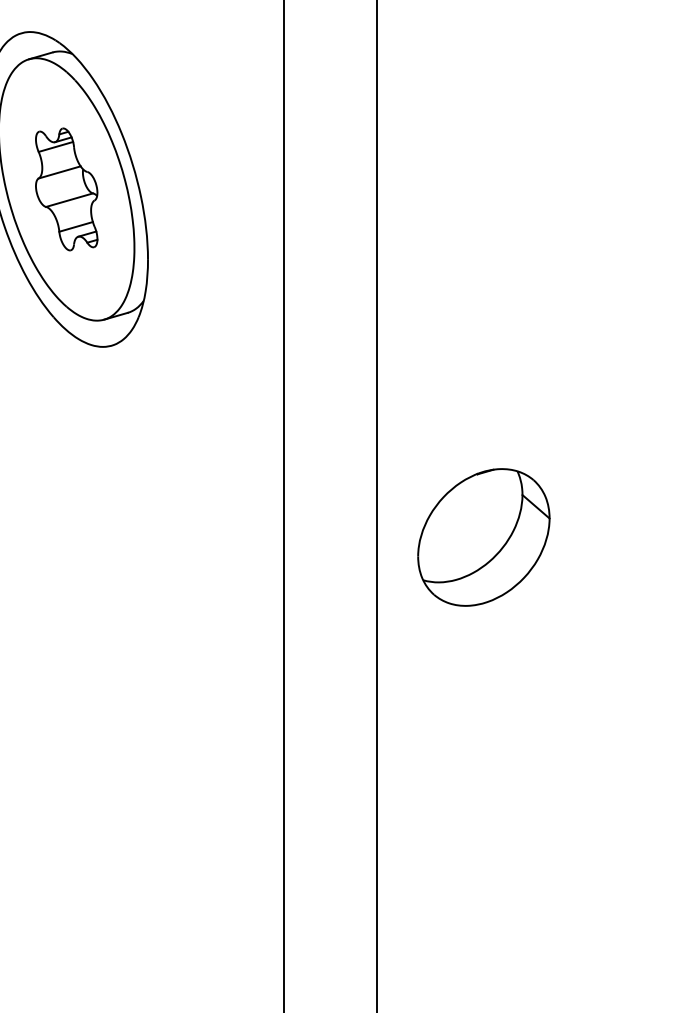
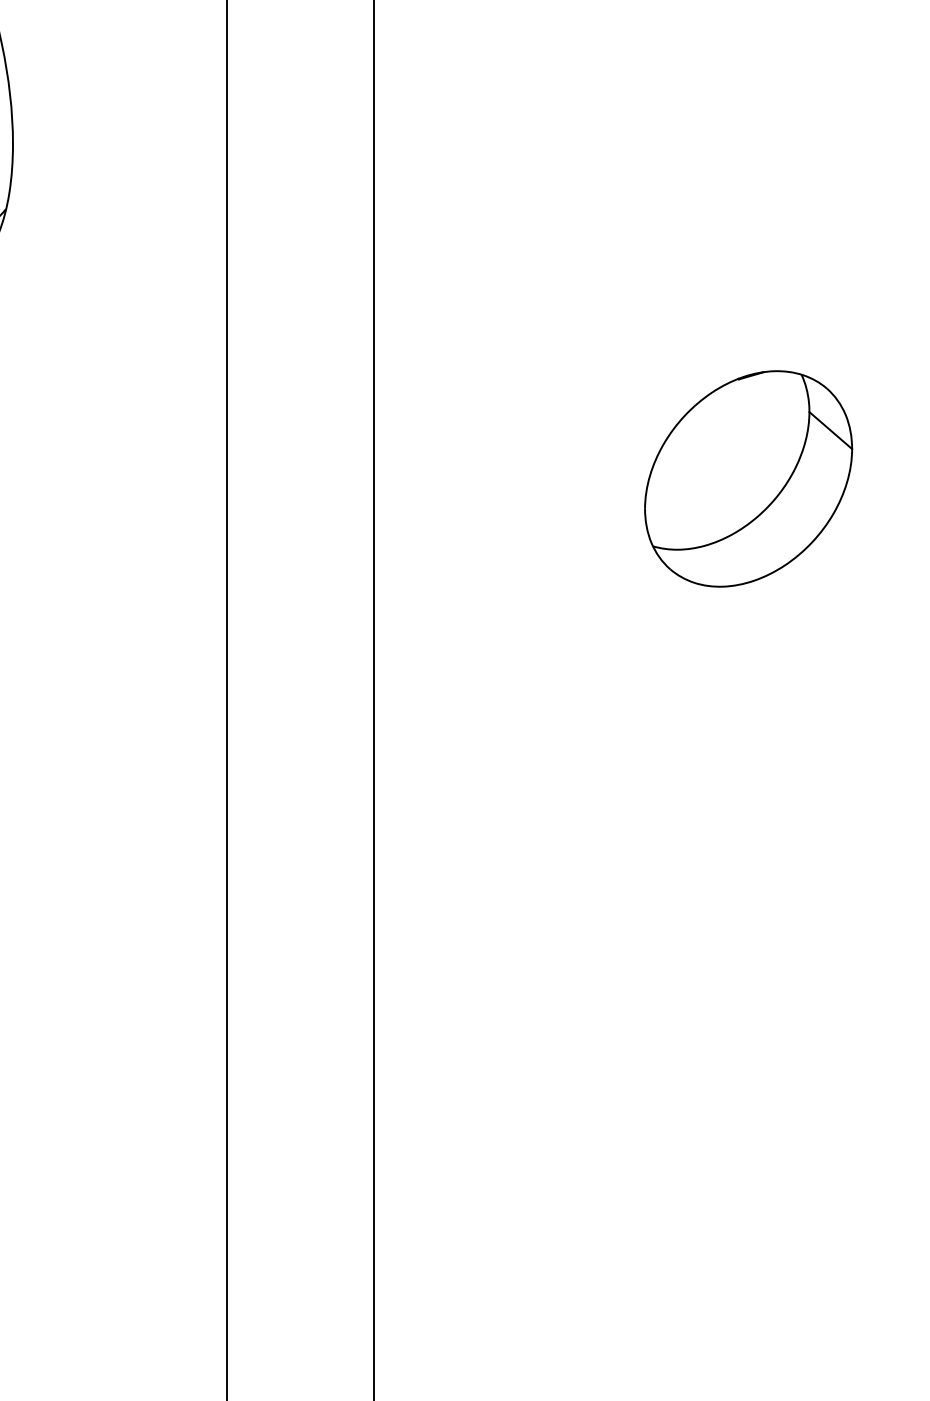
part: (483, 537) -> (747, 478), moved

